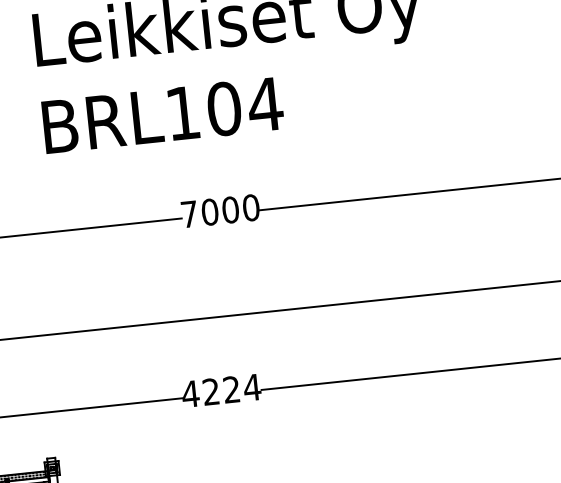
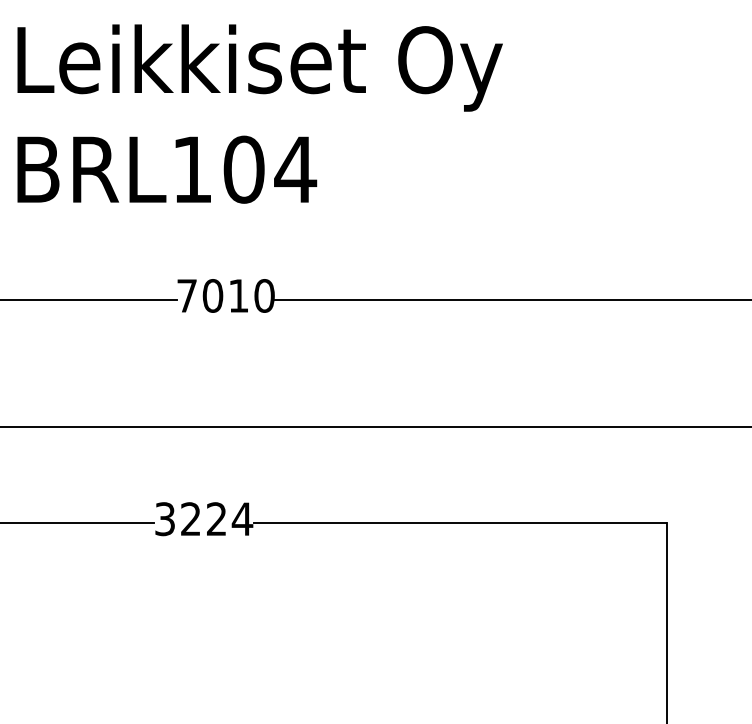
text: (230, 209) -> (238, 295), 7000 -> 7010
text: (190, 394) -> (164, 519), 4224 -> 3224

